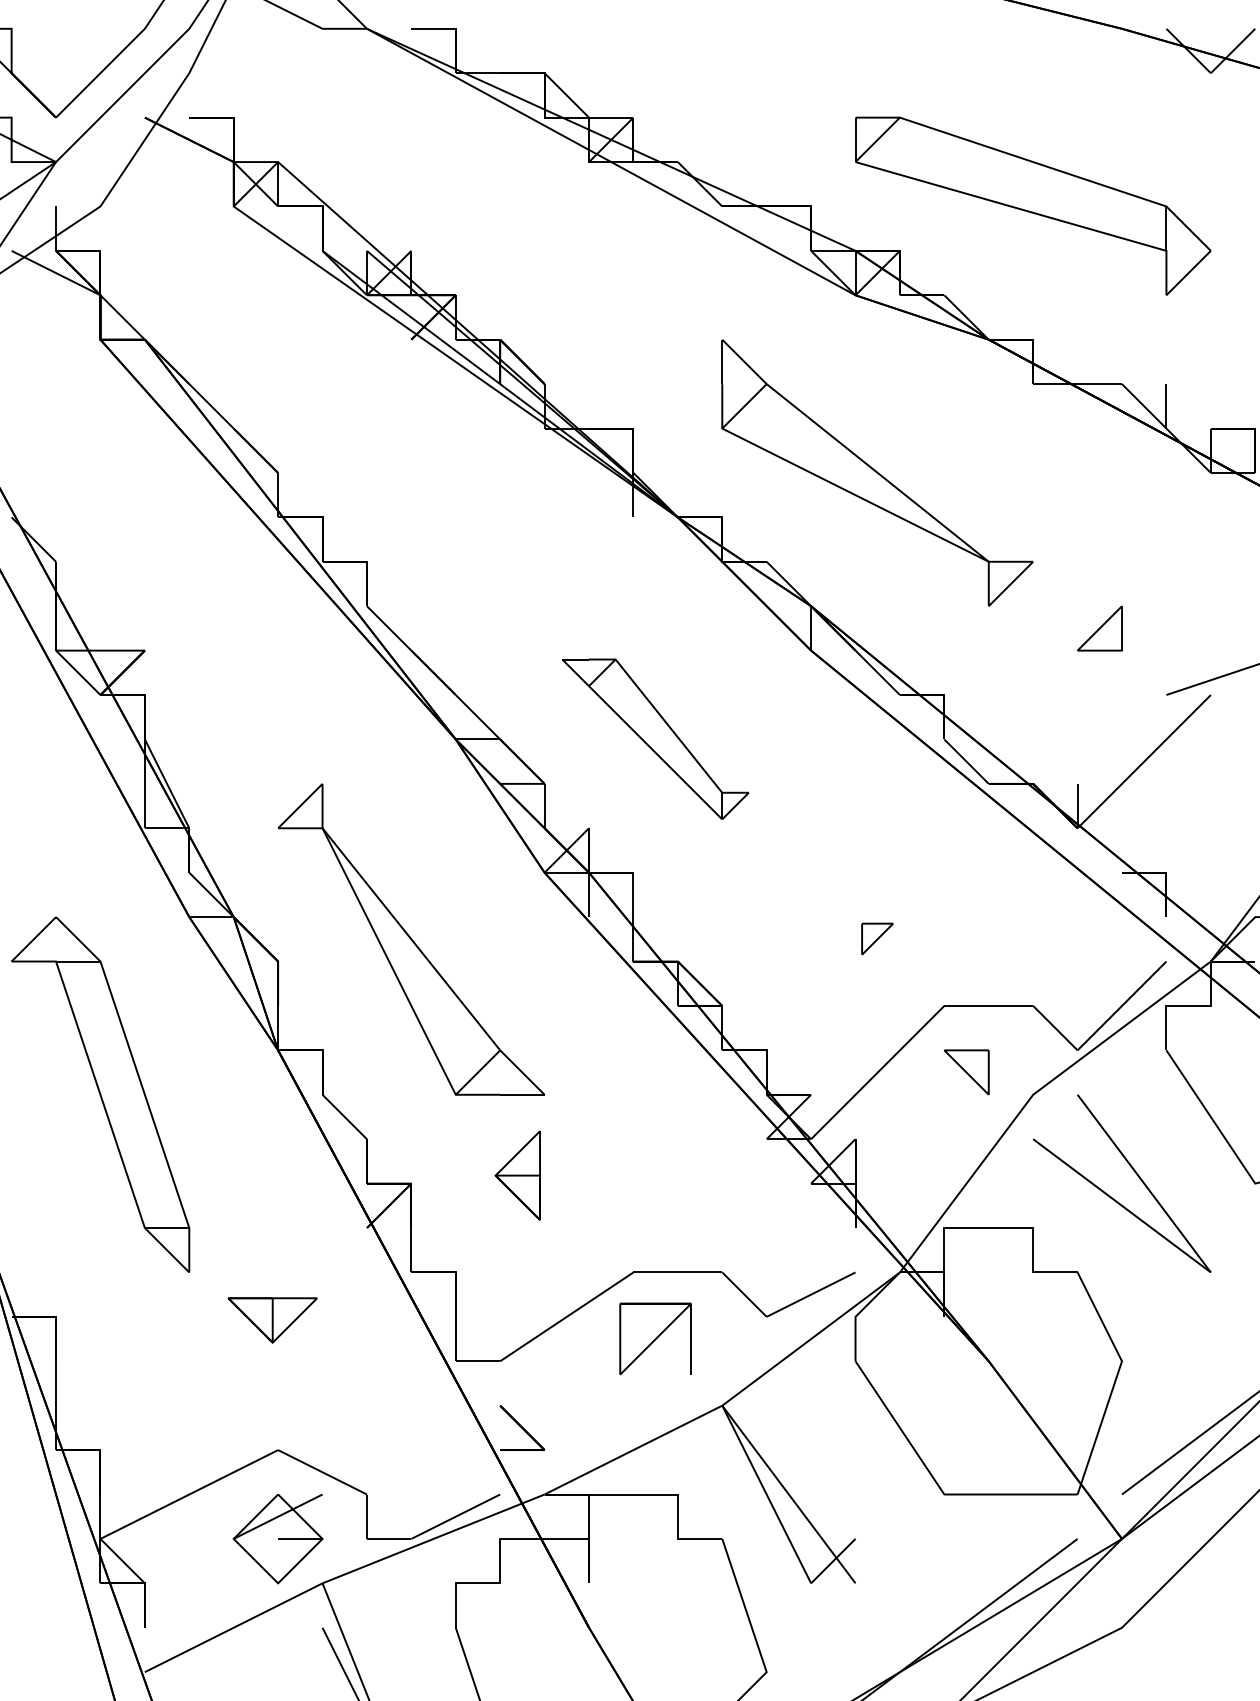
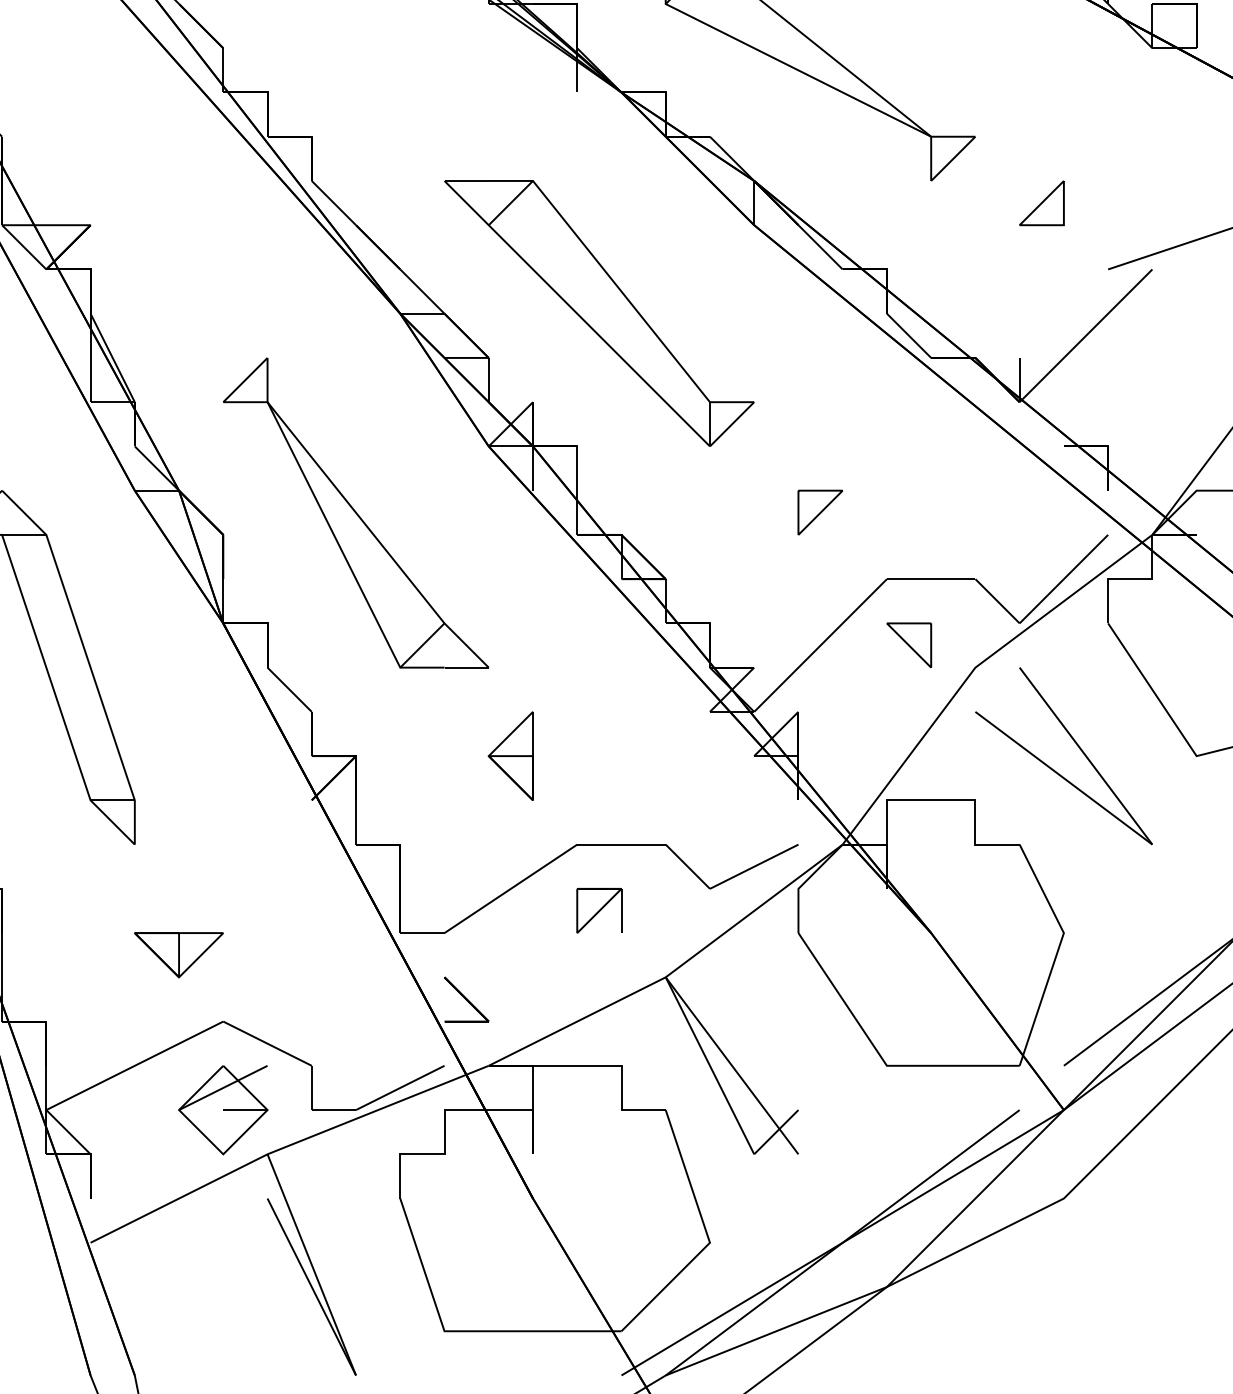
part: (655, 739) -> (599, 313), size x1.67
part: (877, 938) -> (820, 511), size x1.43
part: (517, 1175) -> (510, 756), moved
part: (272, 1320) -> (178, 955), moved
part: (655, 1338) -> (599, 910), size x0.62

